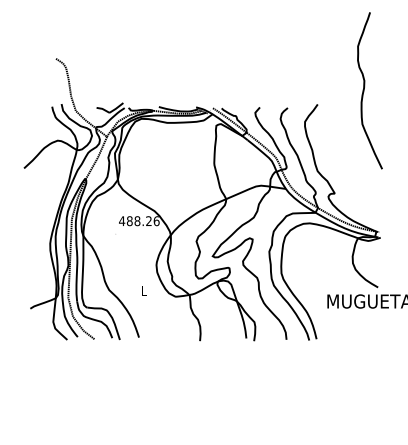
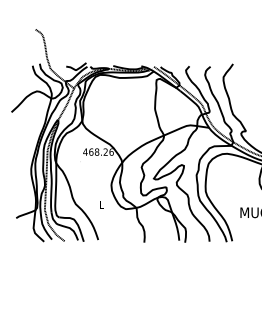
text: (129, 220) -> (91, 151), 488.26 -> 468.26

